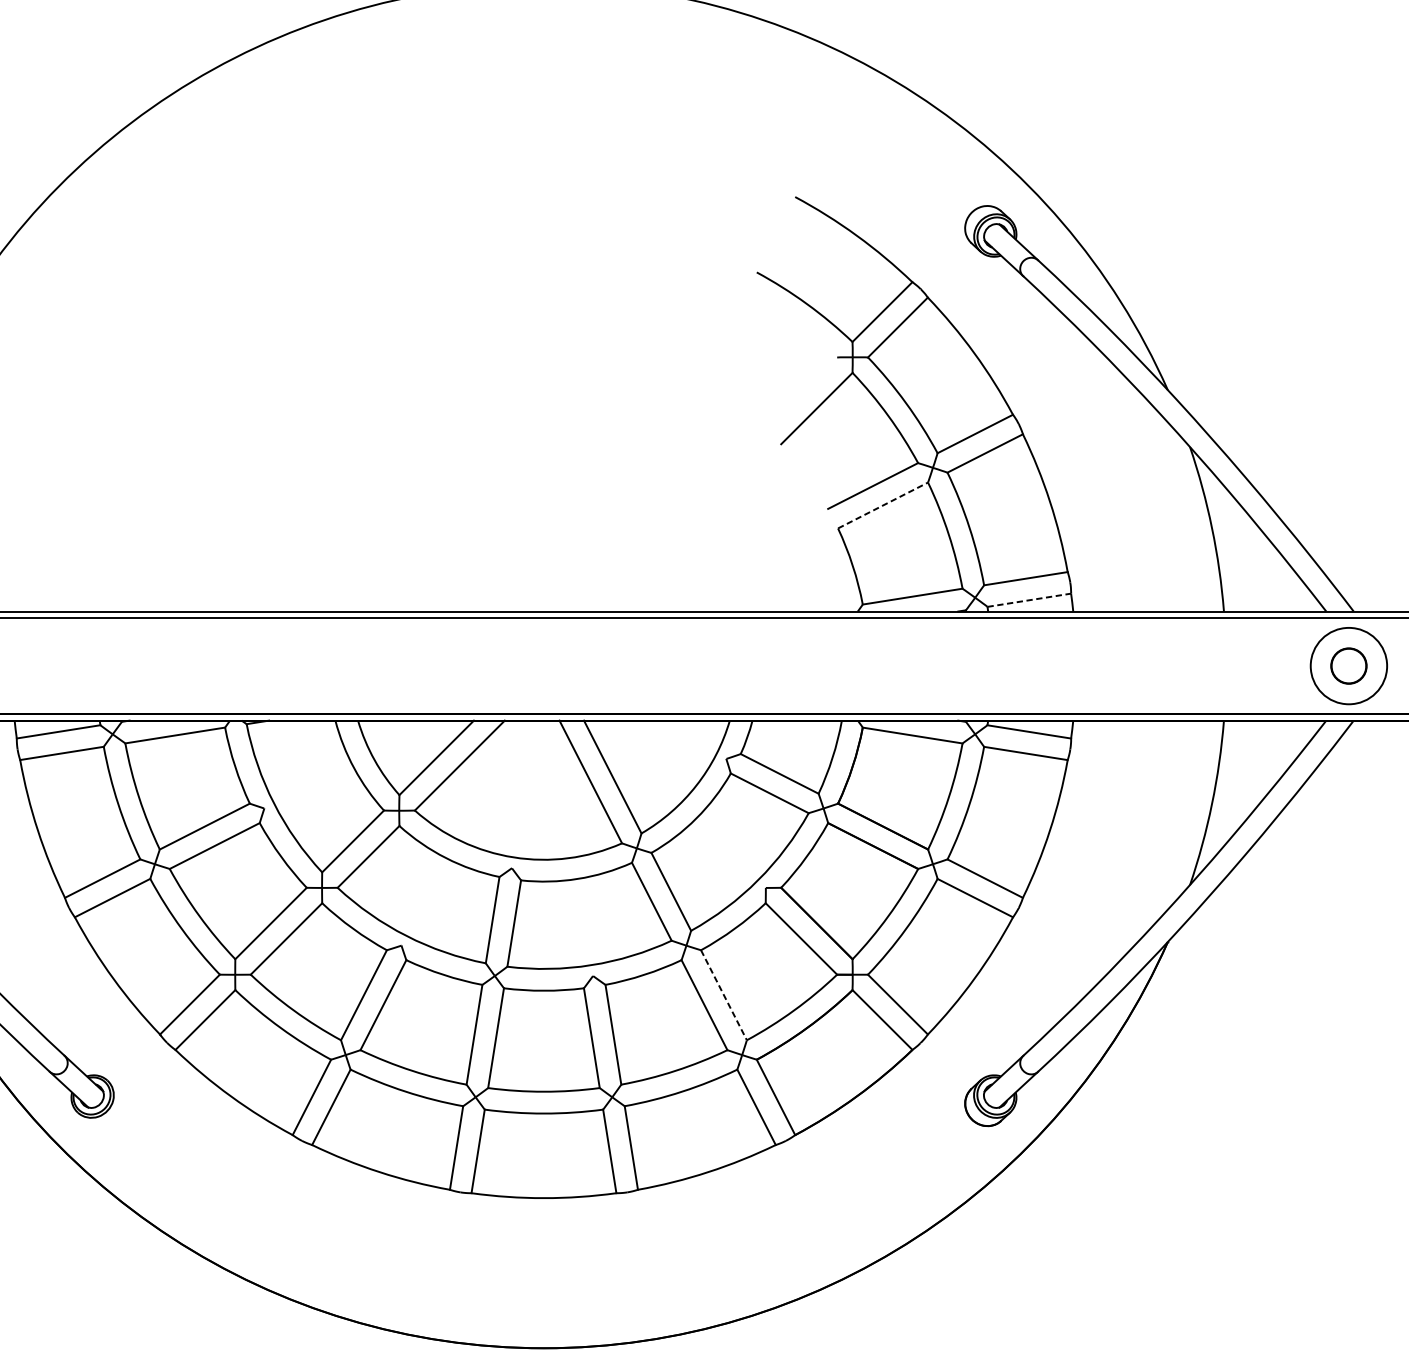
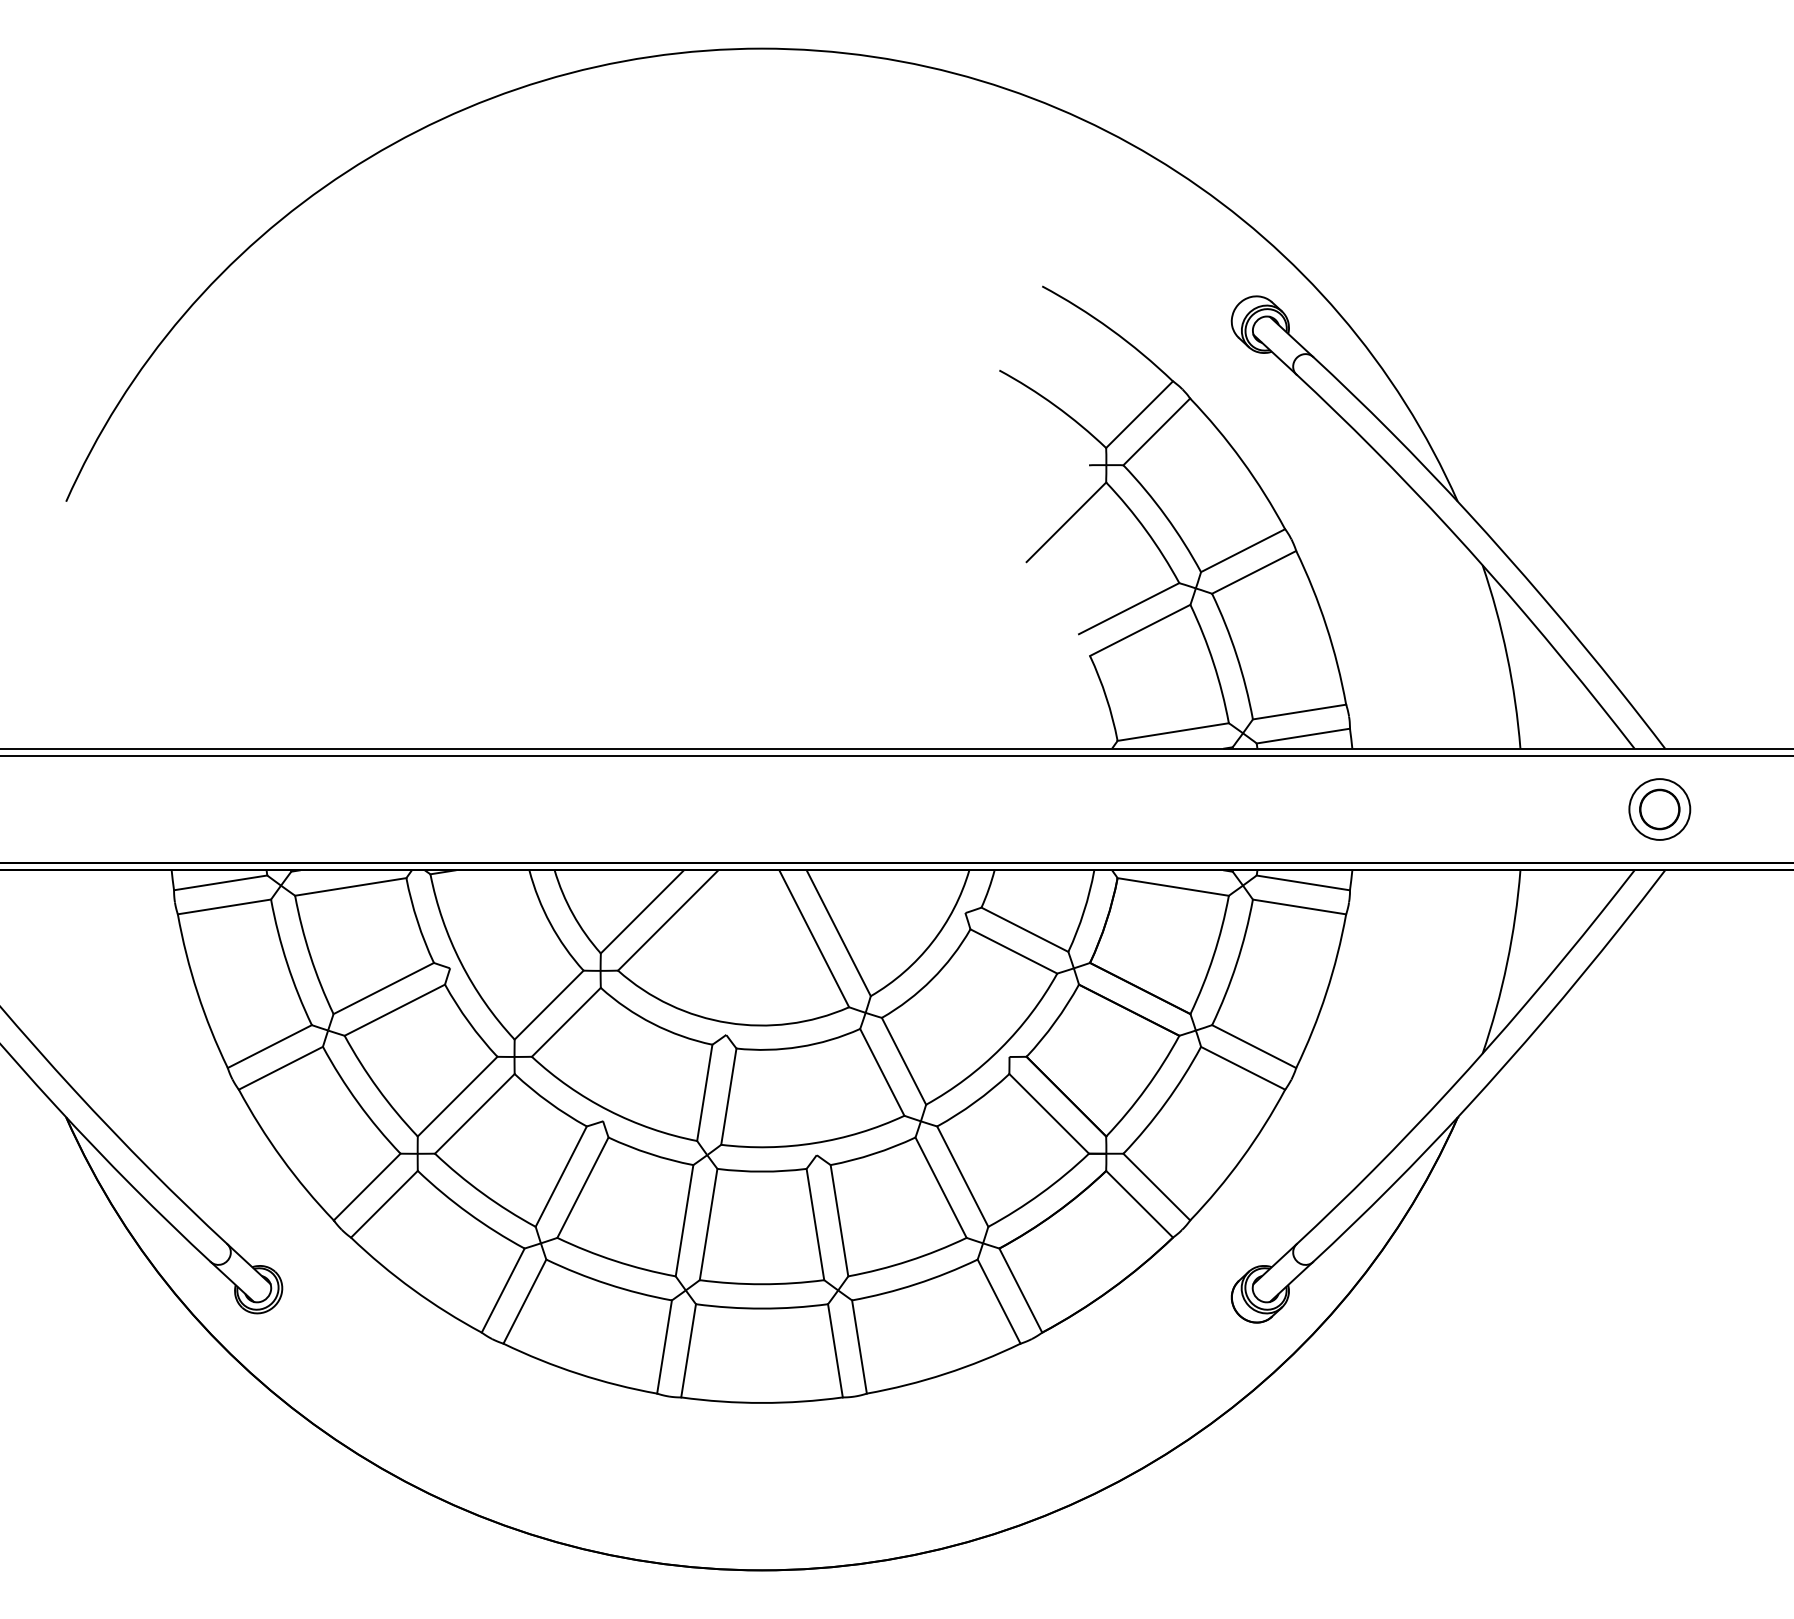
line: (883, 505) -> (1140, 630), dashed -> solid
line: (1029, 600) -> (1303, 736), dashed -> solid
circle: (1348, 666) -> (1659, 809), size x0.71
line: (724, 996) -> (963, 1177), dashed -> solid

